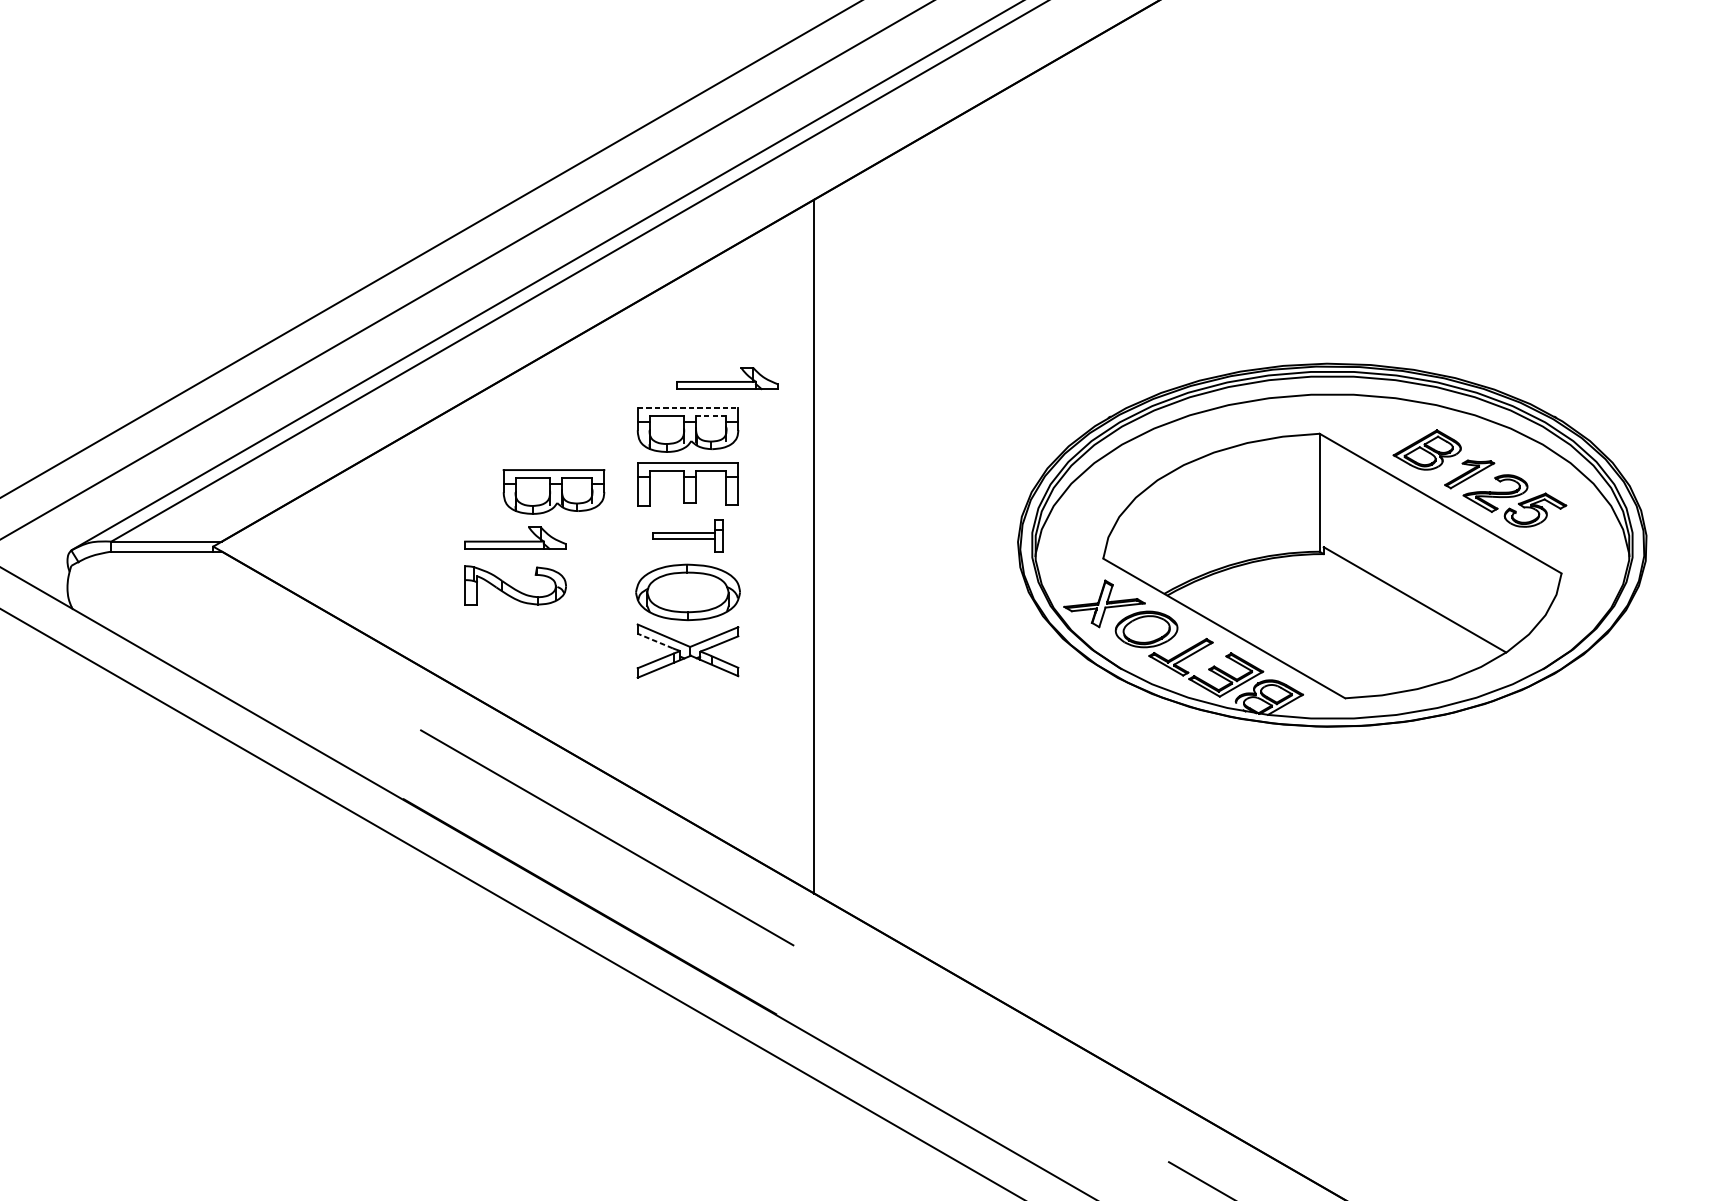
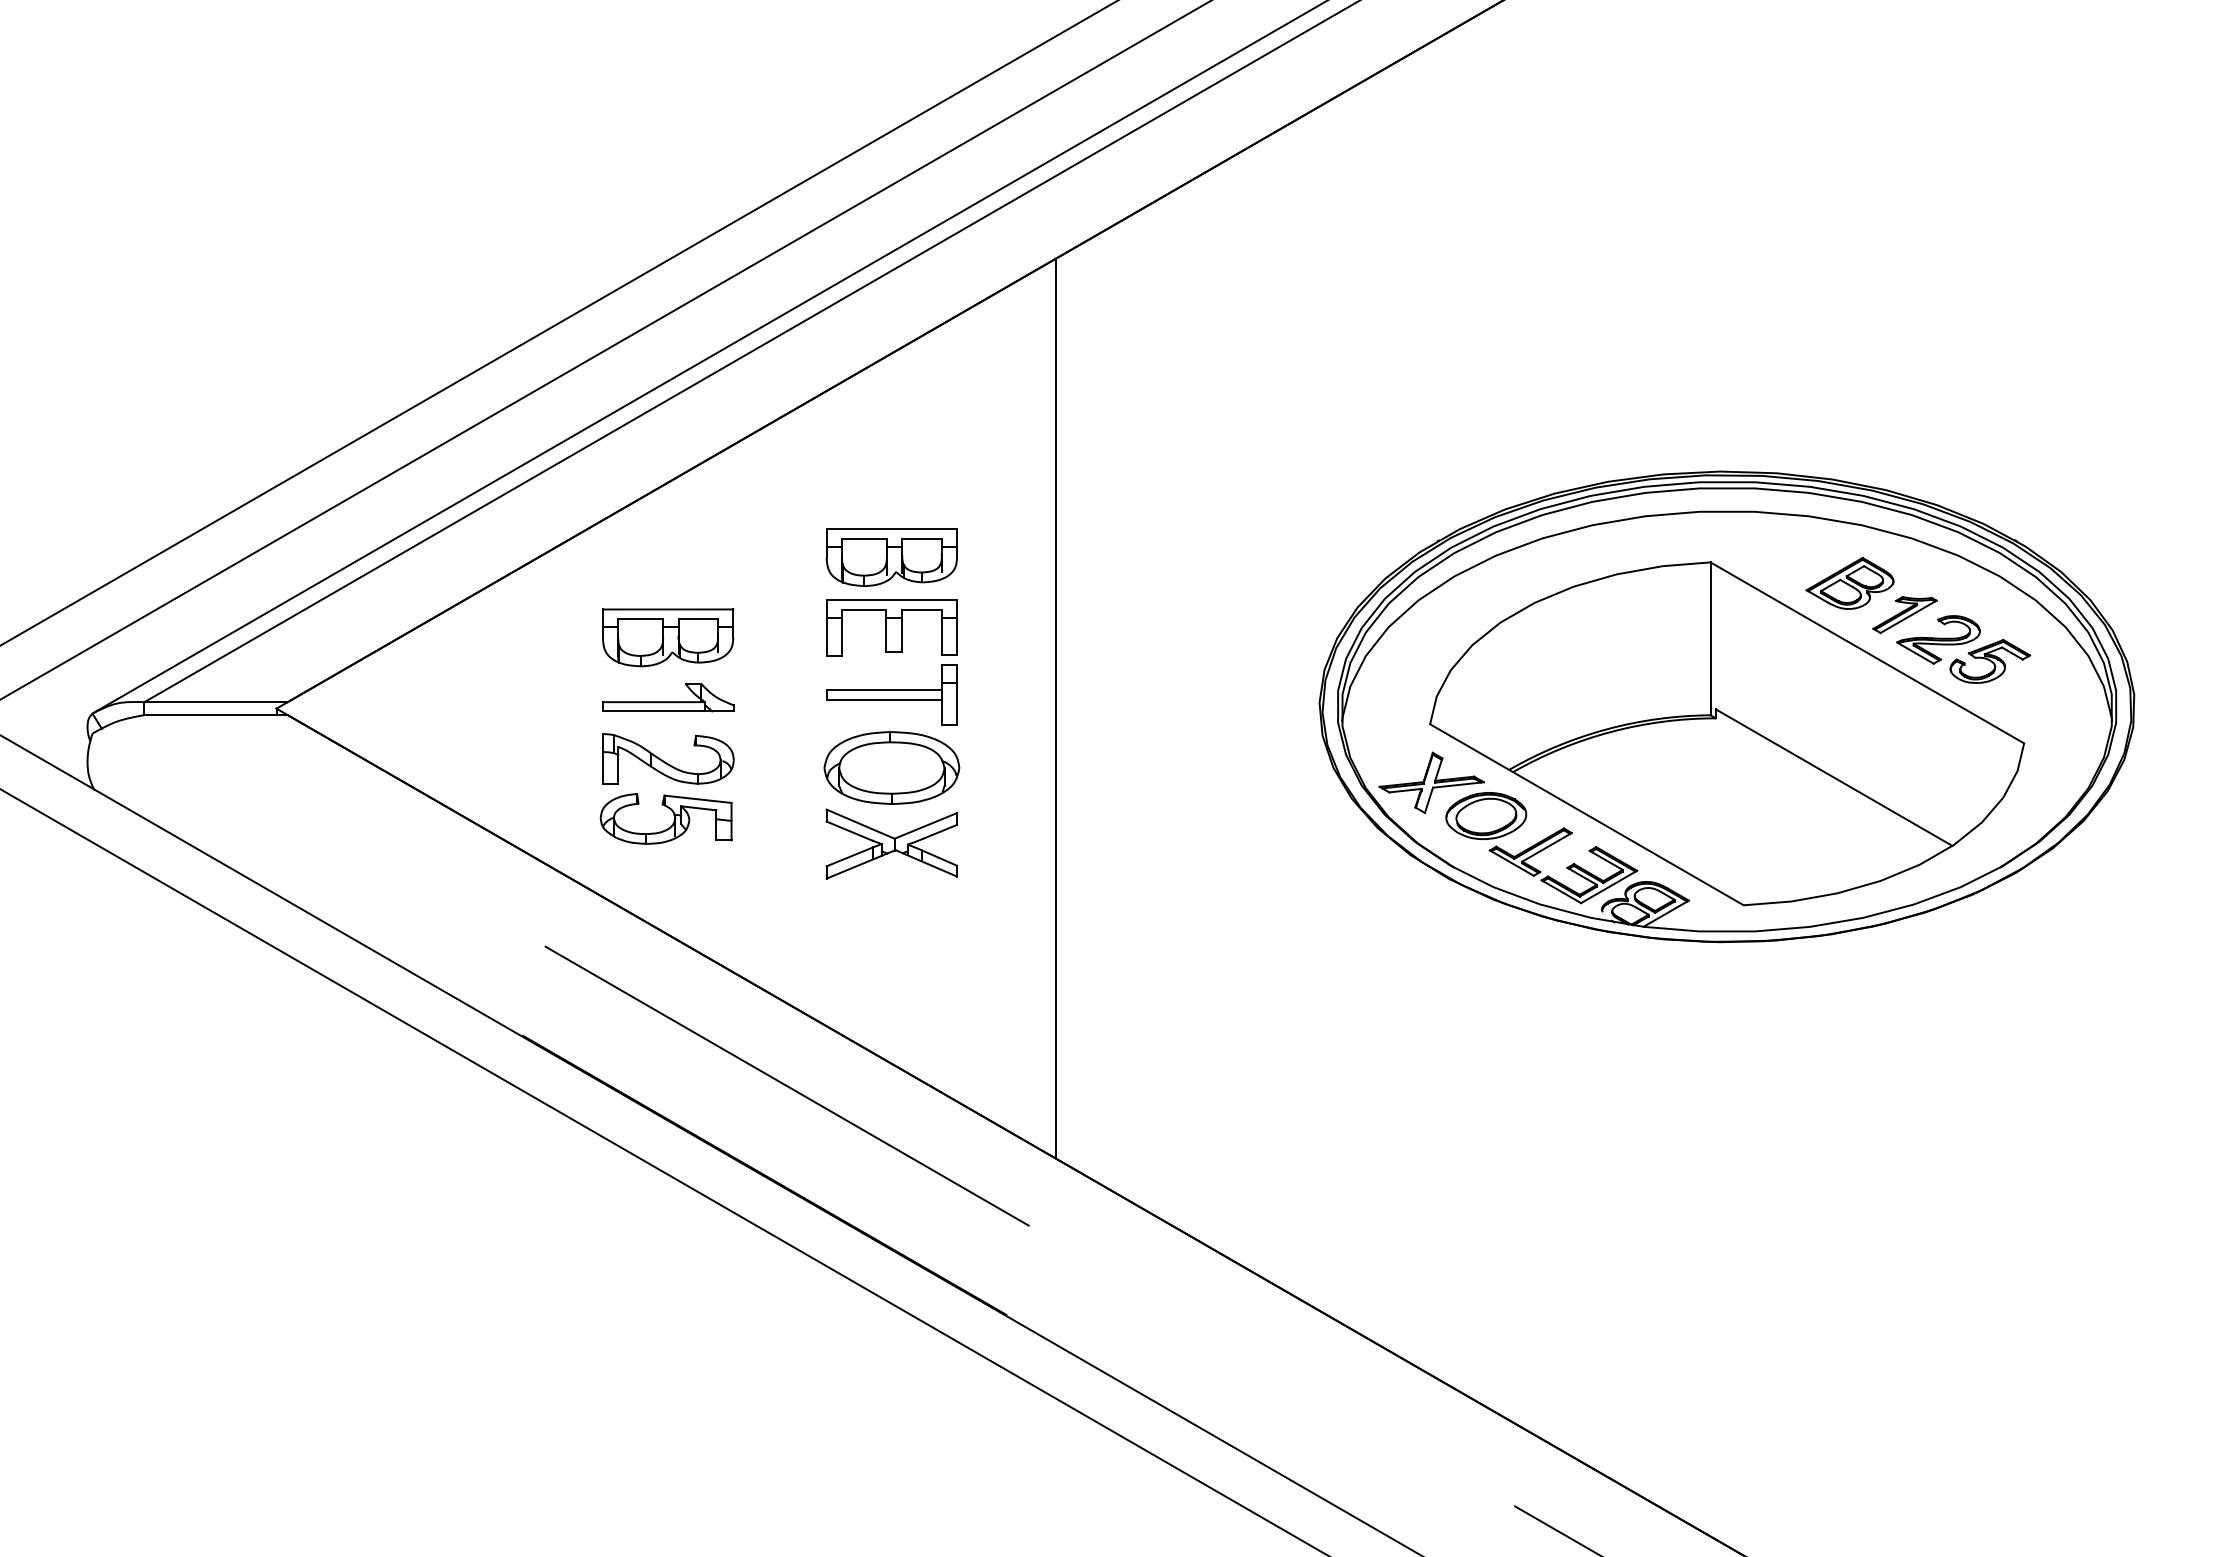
part: (727, 378) -> (943, 490), removed
line: (688, 408) -> (892, 529), dashed -> solid
line: (710, 416) -> (921, 539), dashed -> solid
part: (554, 491) -> (668, 637), moved
part: (687, 535) -> (891, 694), size x1.43
part: (519, 632) -> (673, 820), added
line: (655, 641) -> (849, 831), dashed -> solid

